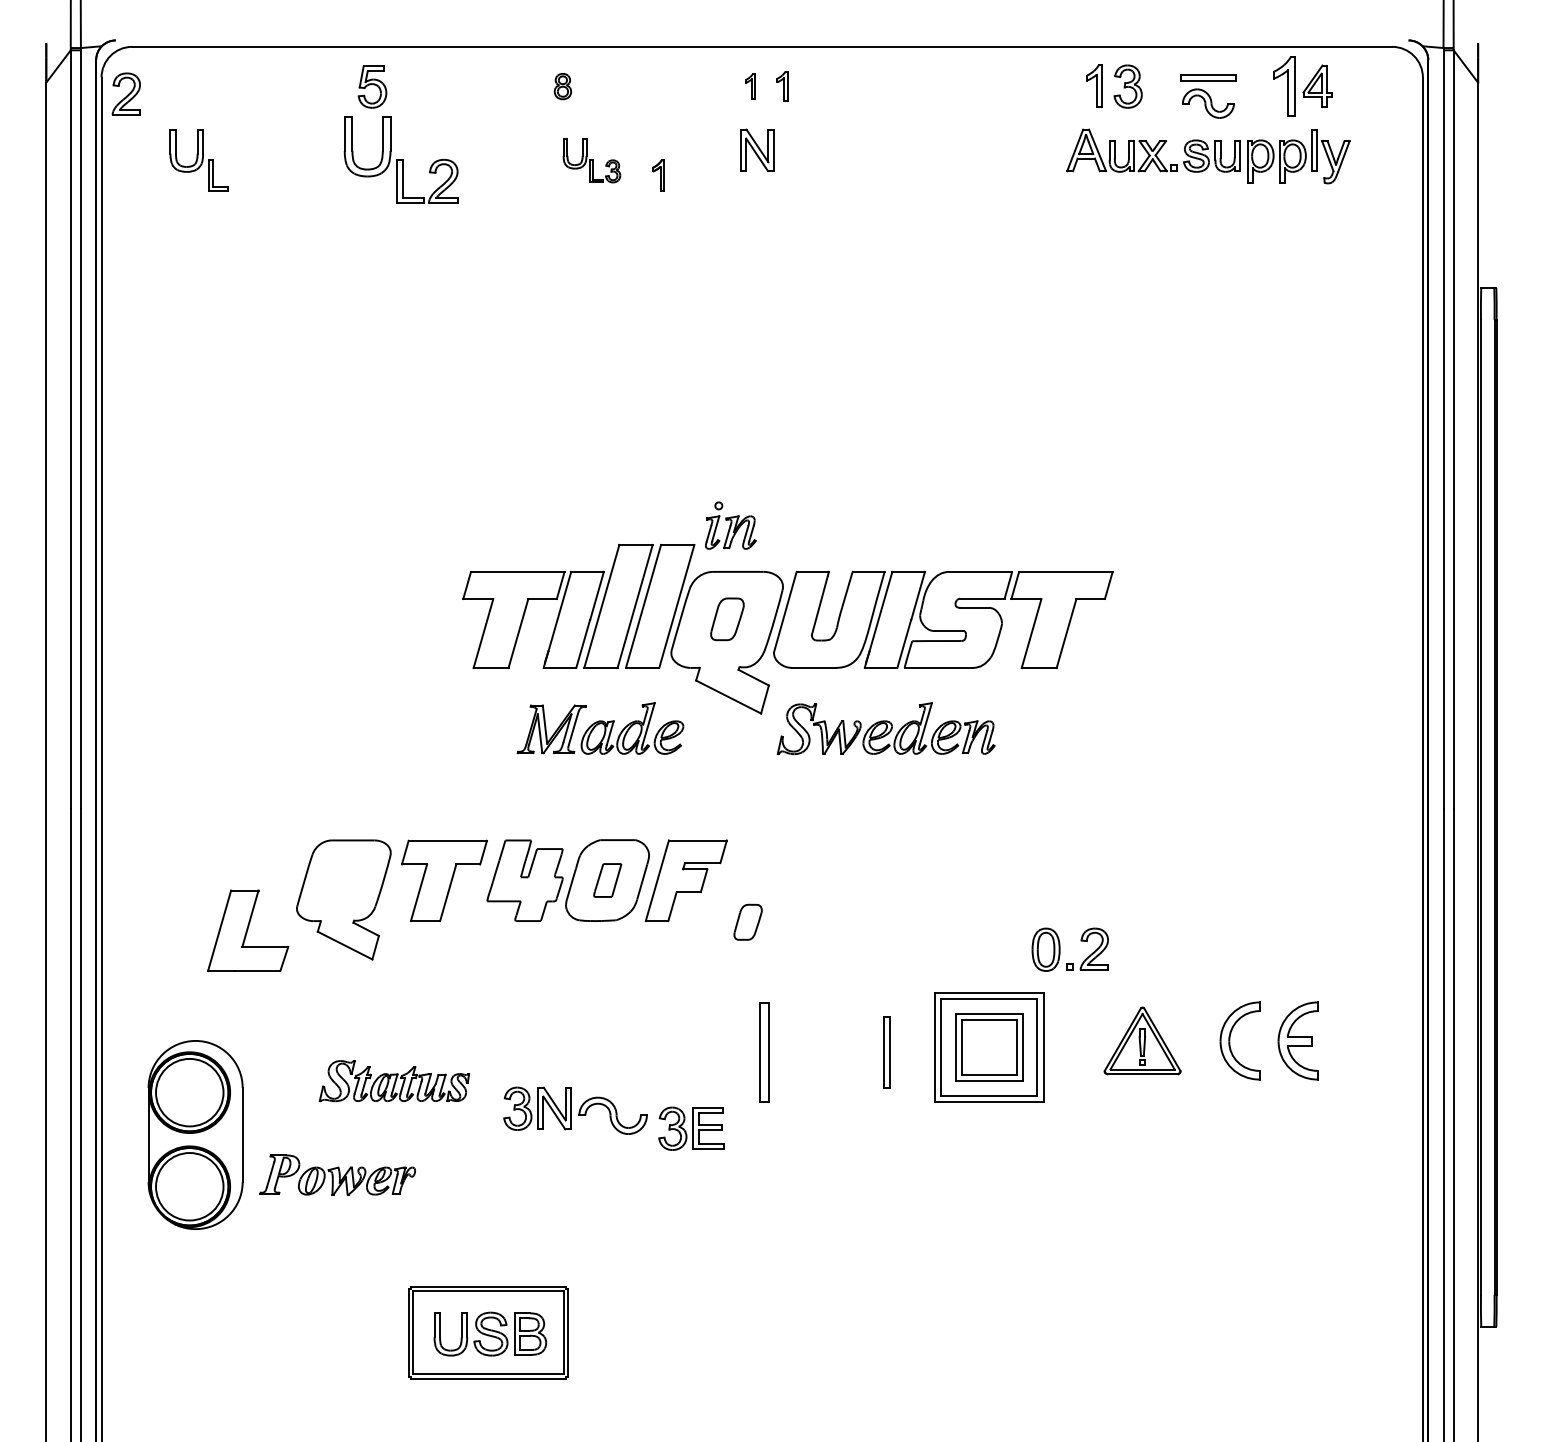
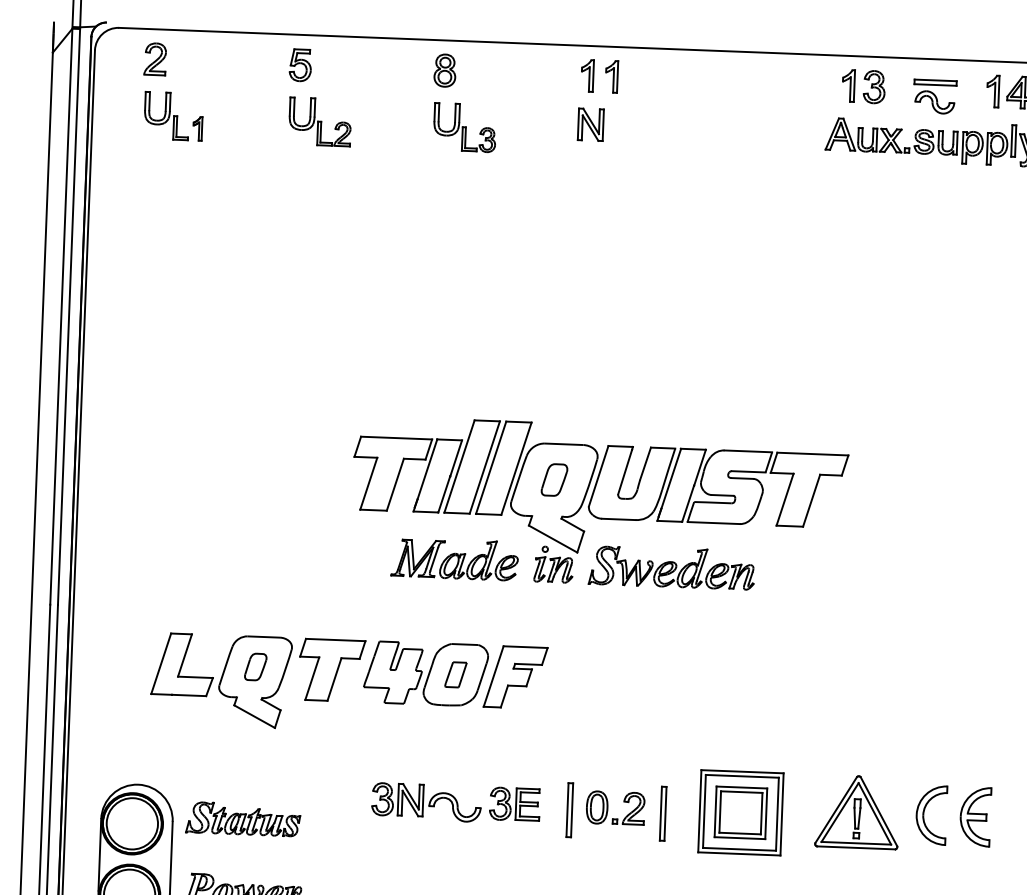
part: (750, 85) -> (587, 75), size x1.67
part: (782, 85) -> (611, 76), size x1.43
part: (1284, 85) -> (993, 90), size x0.71
part: (562, 86) -> (444, 70), size x1.67
part: (125, 93) -> (154, 58), moved
part: (401, 160) -> (320, 122), size x0.71
part: (591, 160) -> (464, 127), size x1.43
part: (658, 175) -> (197, 128), moved
part: (730, 525) -> (553, 564), moved
part: (747, 921) -> (255, 666), moved
part: (248, 930) -> (183, 664), moved
part: (1060, 949) -> (608, 807), moved
part: (1142, 1040) -> (857, 811), size x1.43
part: (763, 1052) -> (569, 810), size x0.71
part: (393, 1081) -> (242, 819), moved
part: (575, 1110) -> (426, 802), moved
part: (691, 1128) -> (514, 804), moved

